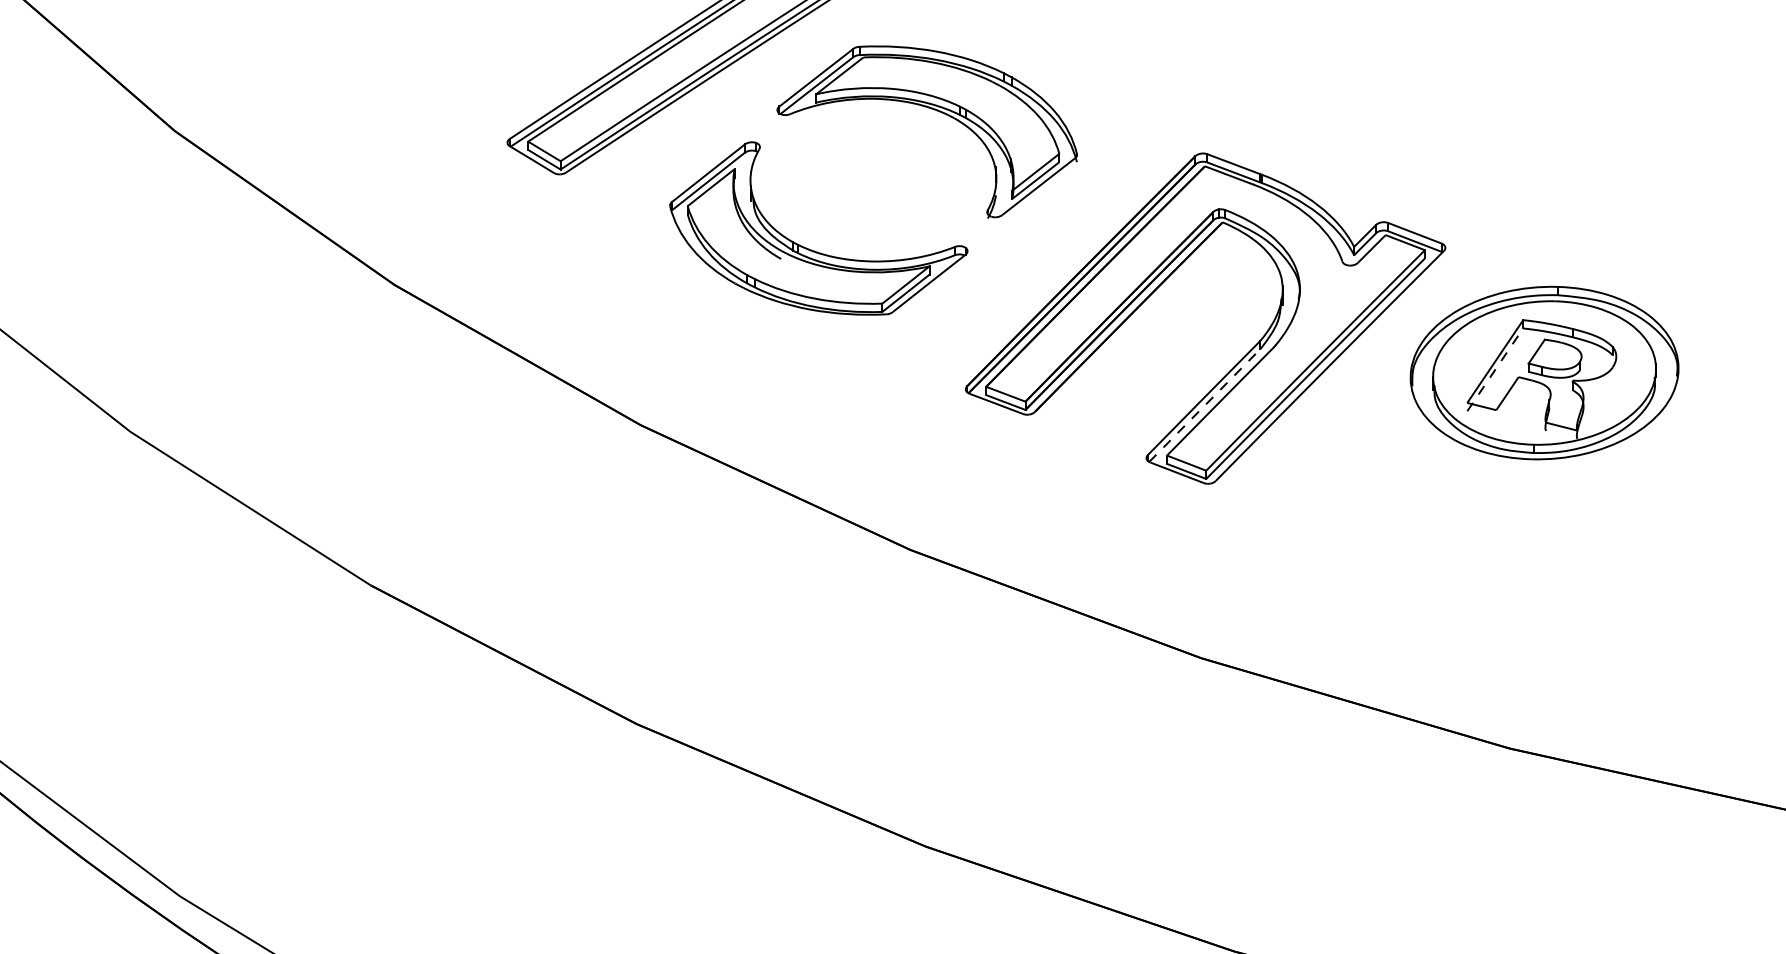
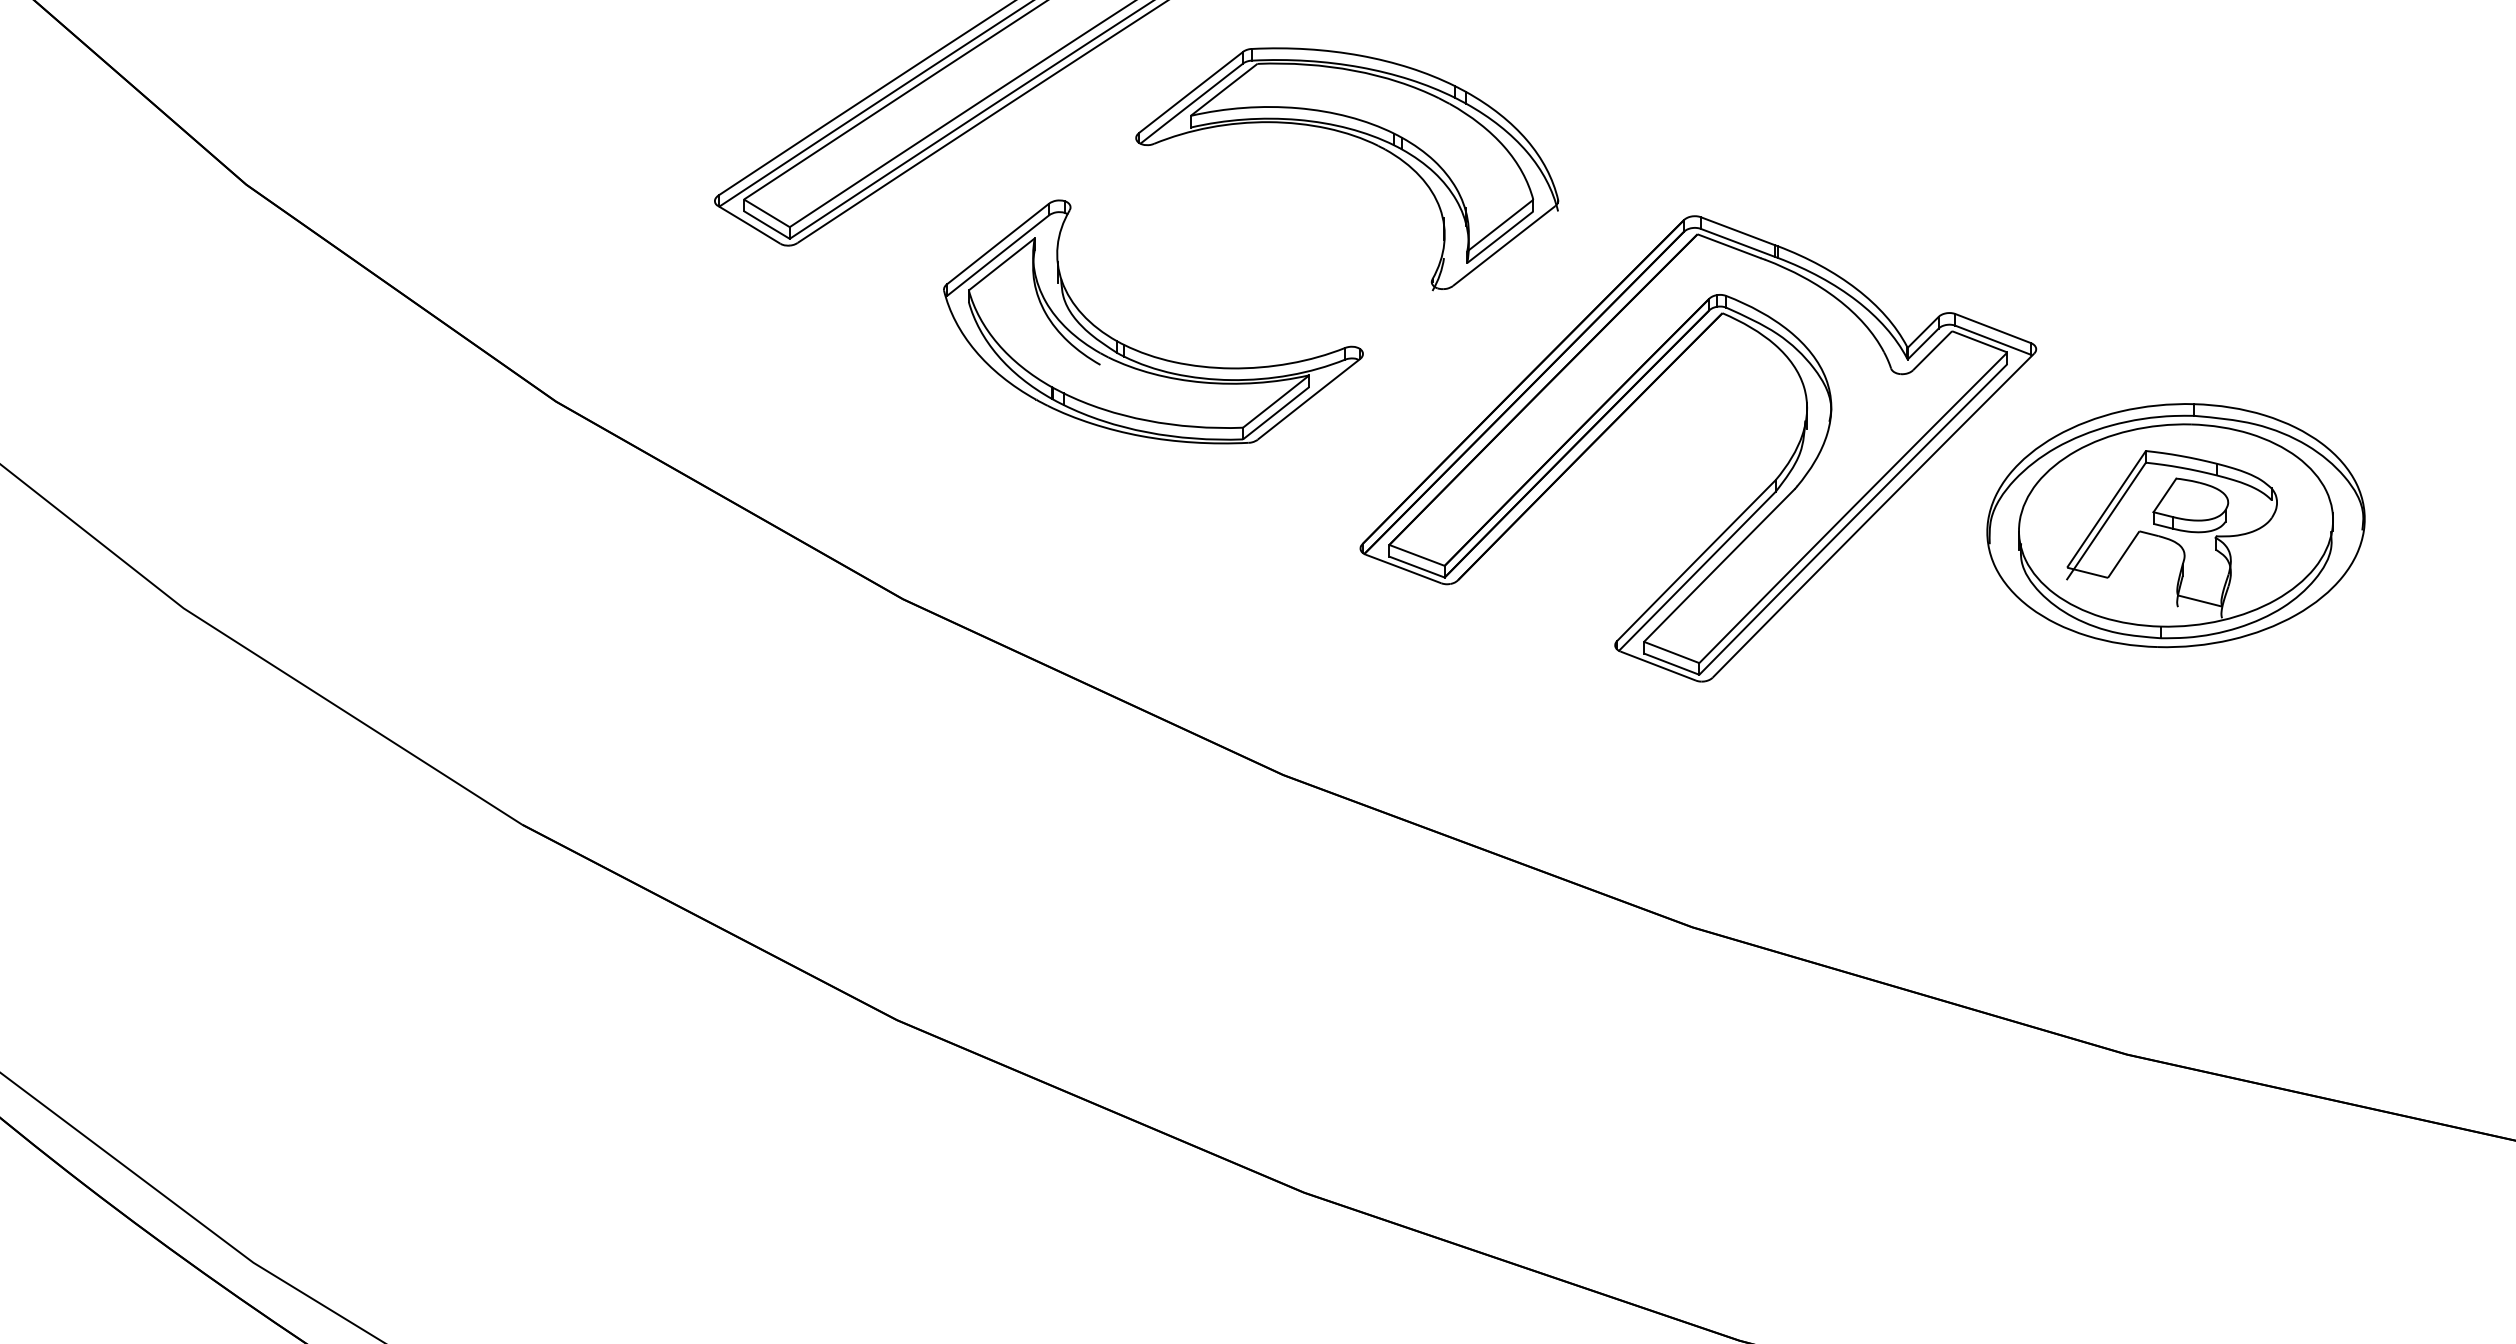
part: (936, 111) -> (1360, 139), moved
line: (1495, 369) -> (2106, 520), dashed -> solid
line: (1204, 405) -> (1697, 571), dashed -> solid

